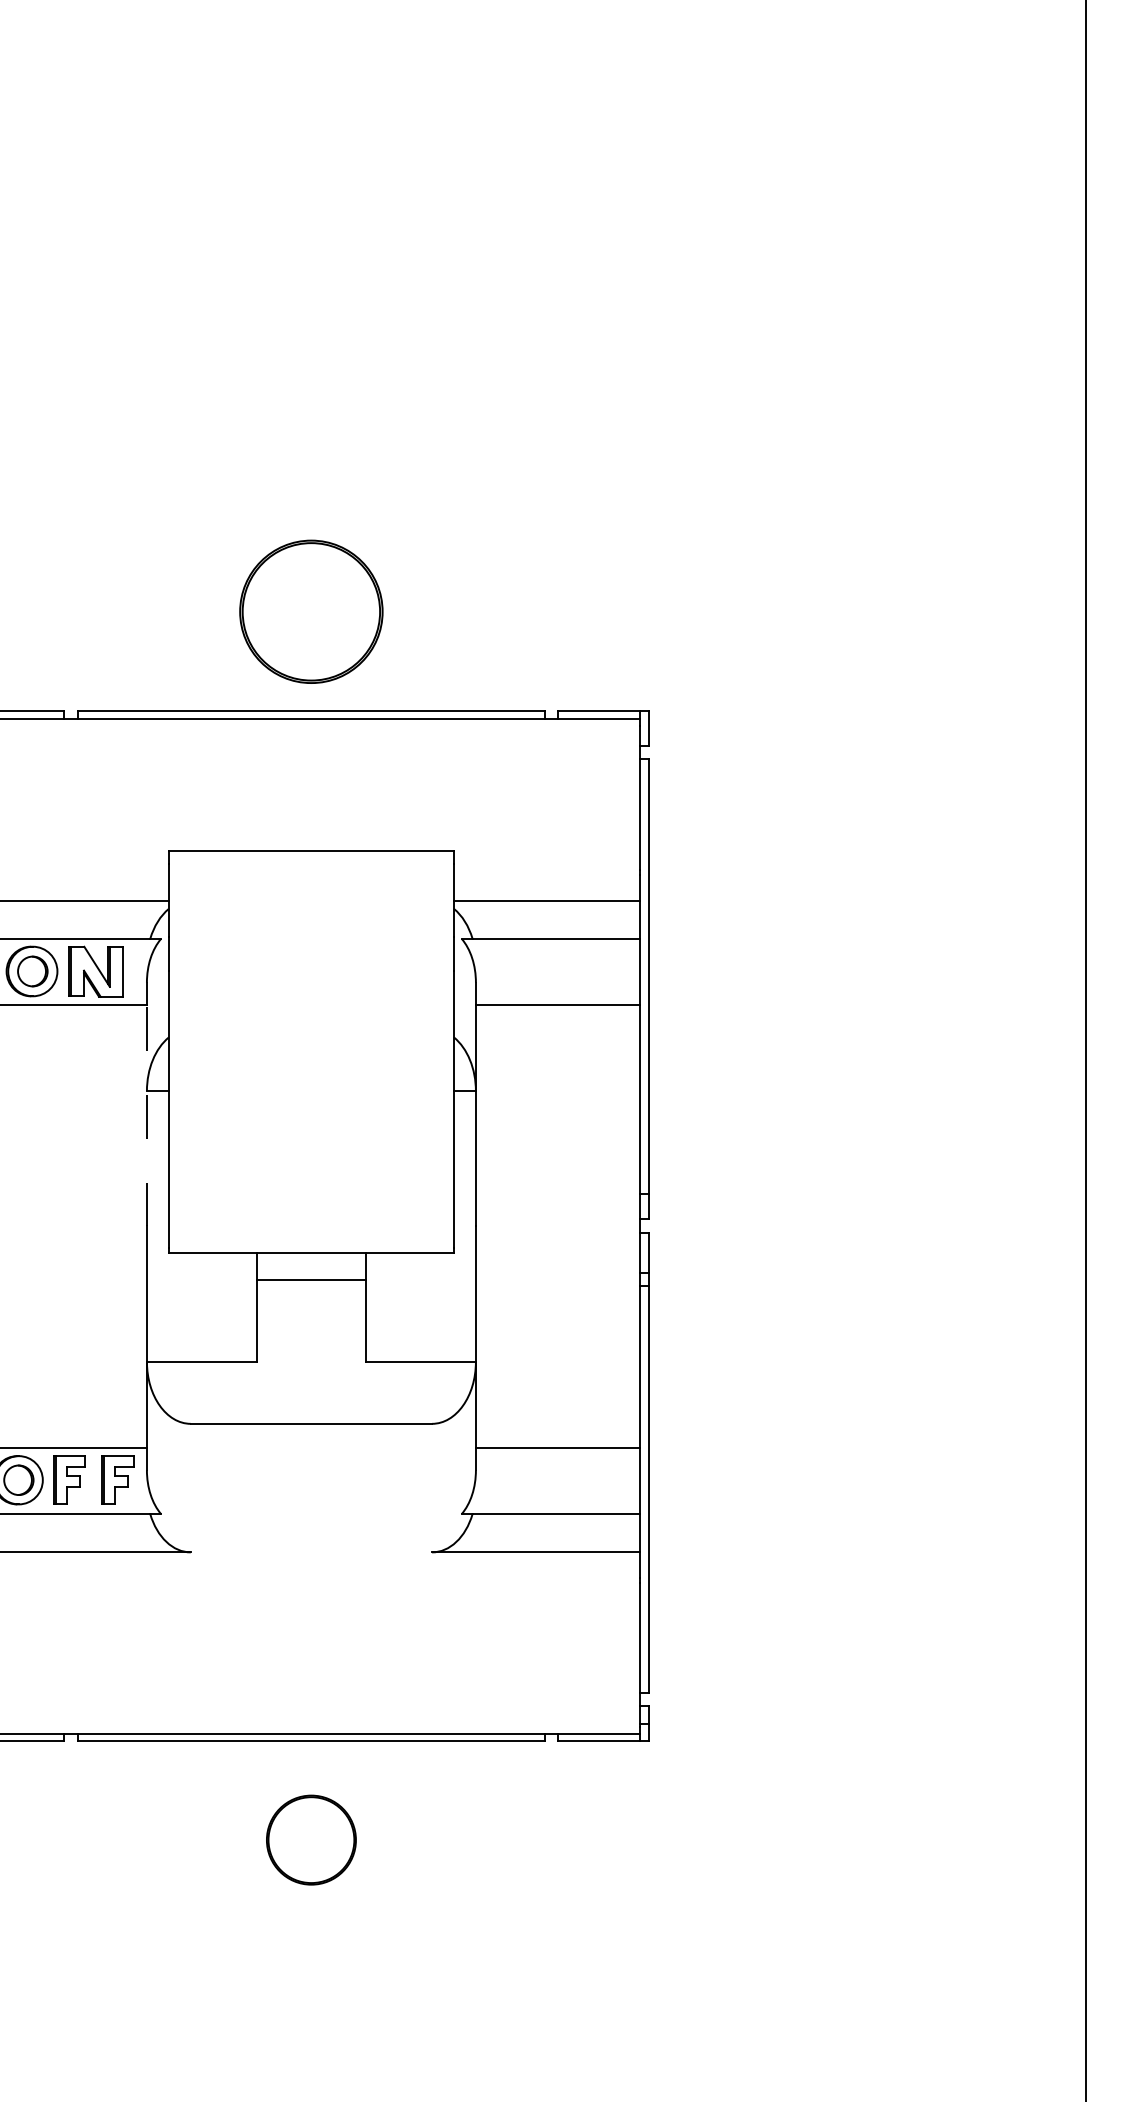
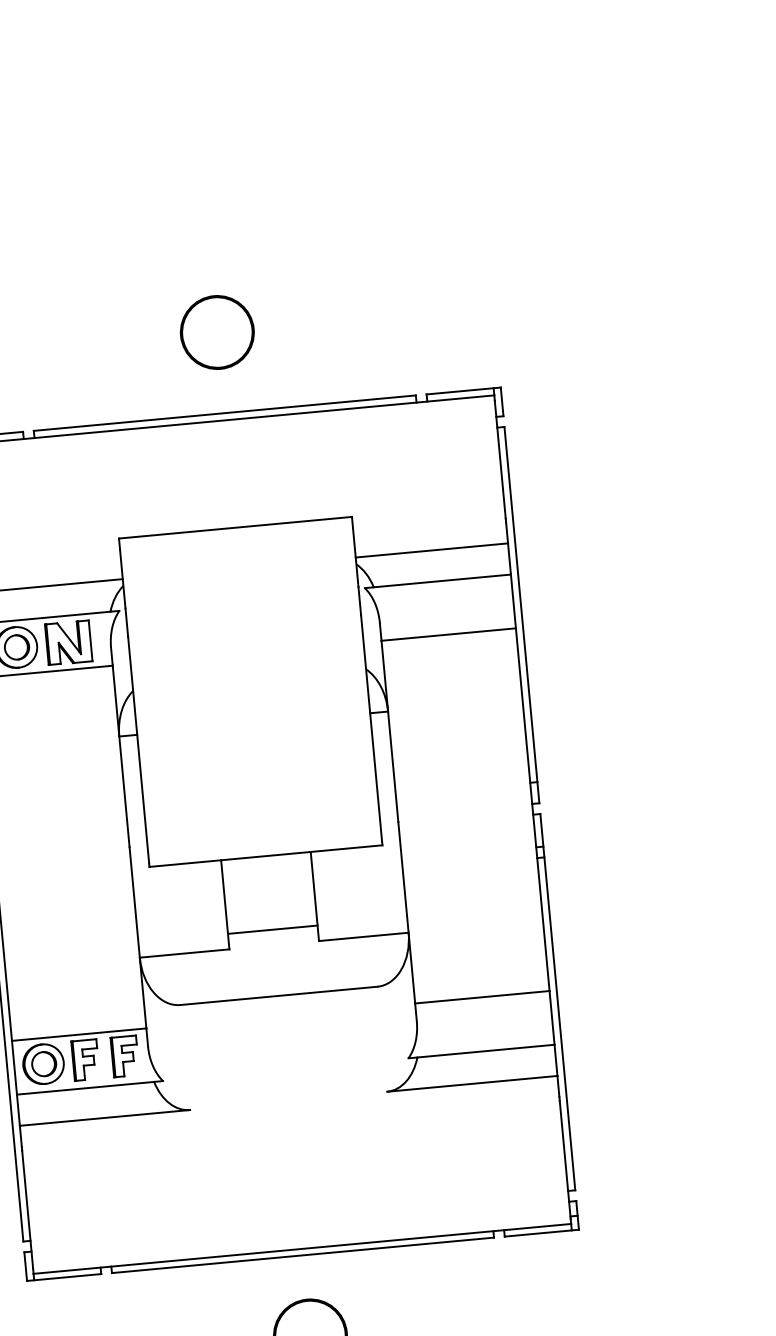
circle: (311, 611) -> (217, 332), size x0.62
line: (146, 1115) -> (120, 756), dashed -> solid
line: (311, 1279) -> (272, 929), moved

